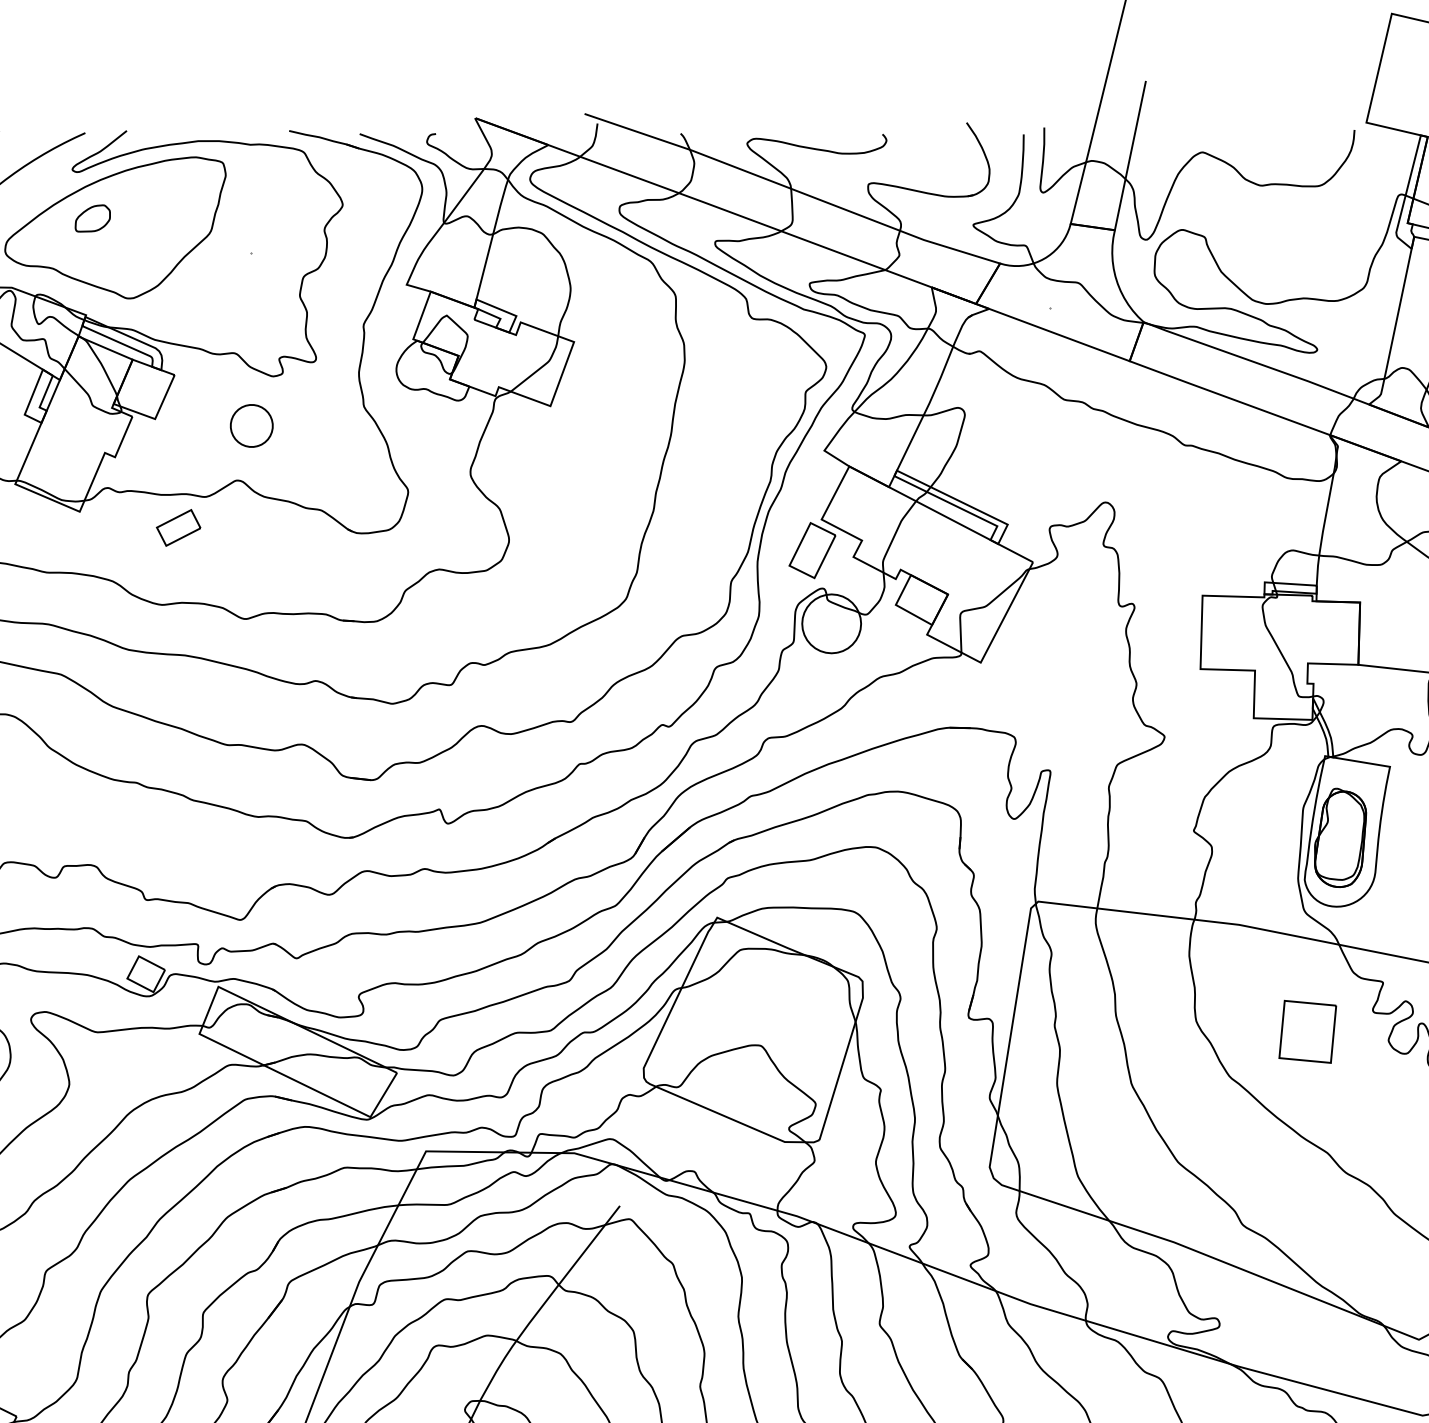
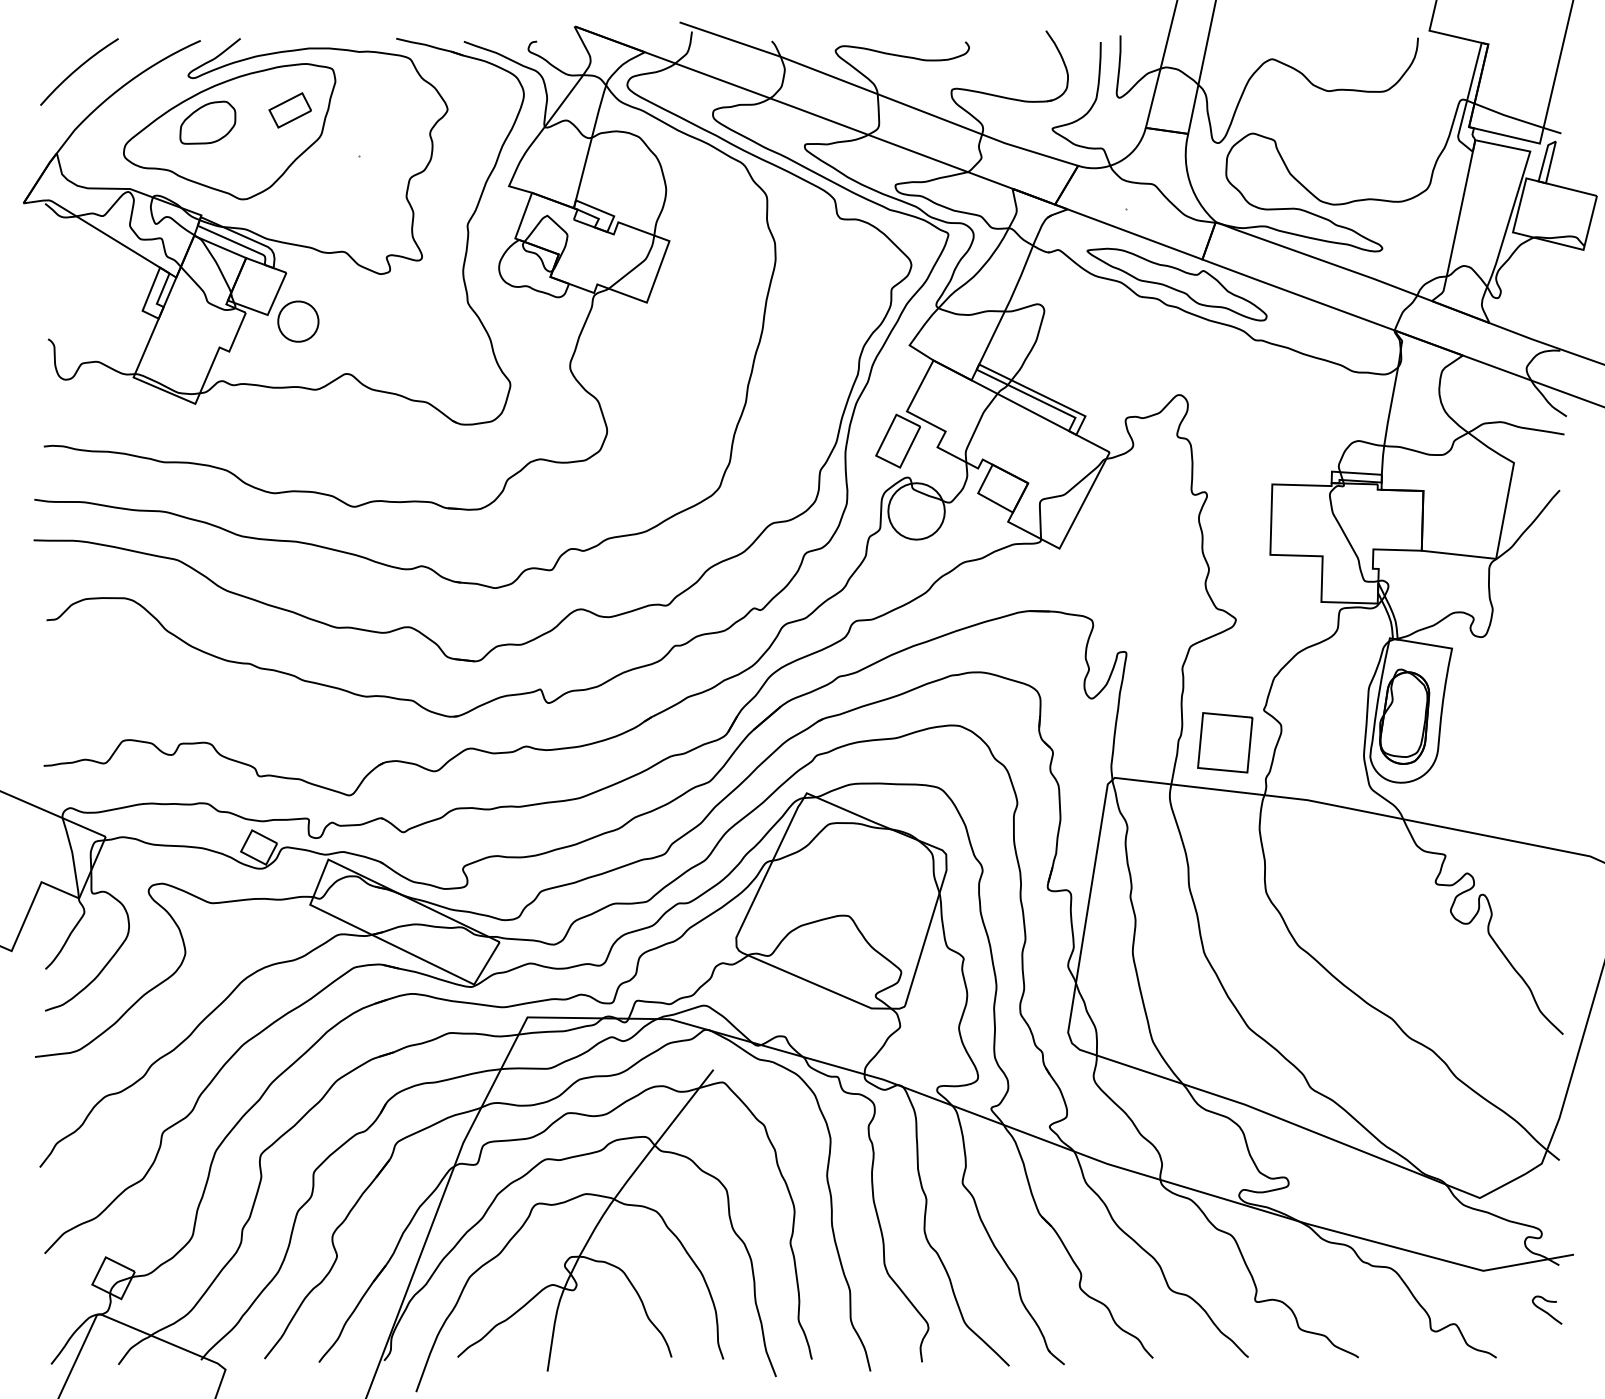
part: (92, 218) -> (207, 122), size x1.67
part: (1102, 387) -> (1176, 284), added
part: (251, 425) -> (298, 321), moved
part: (177, 527) -> (289, 110), moved
part: (1308, 1031) -> (1225, 742), moved

